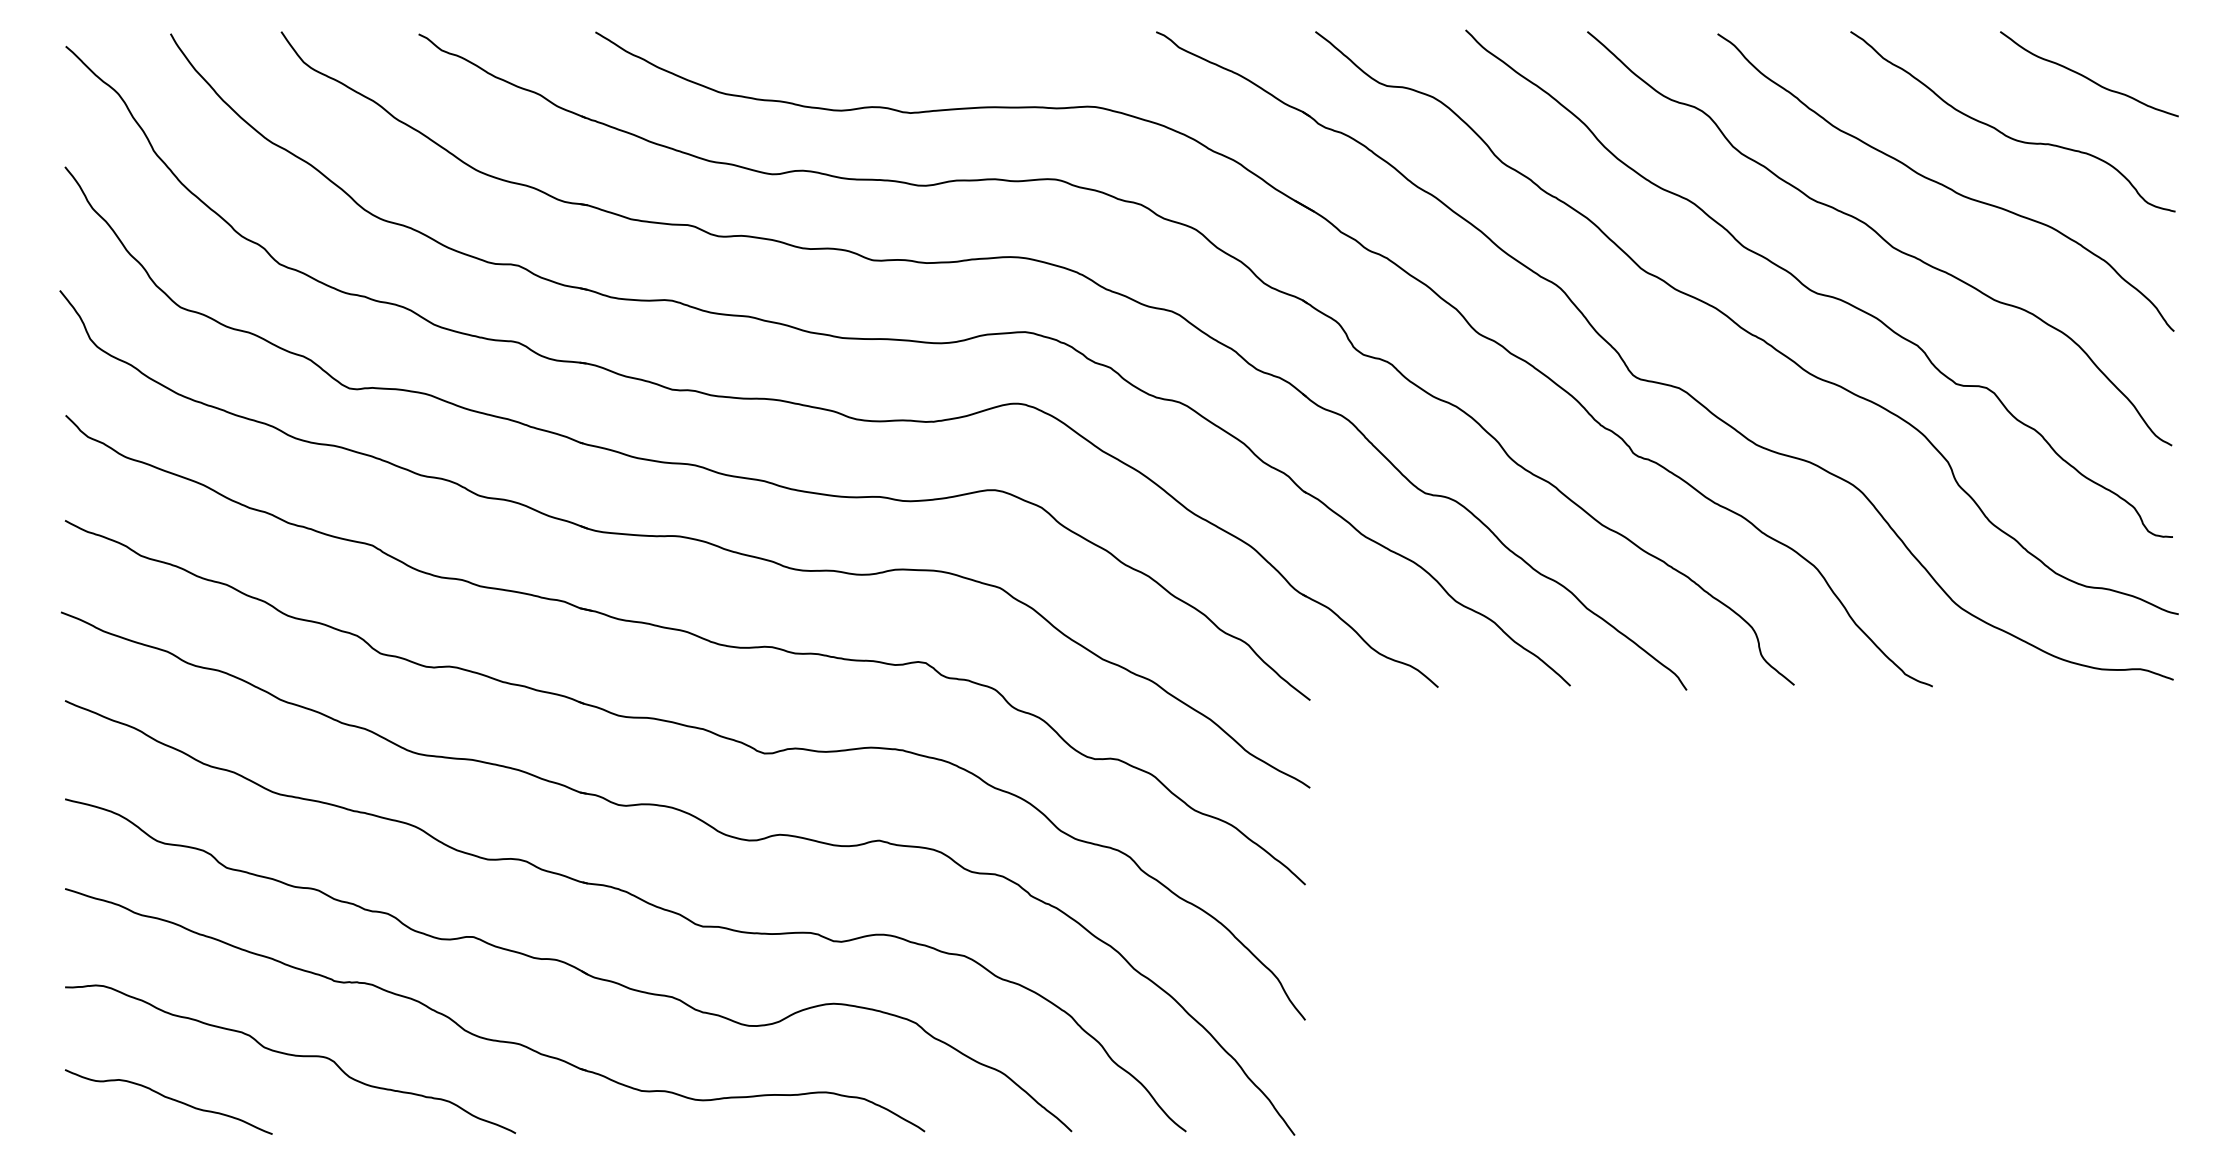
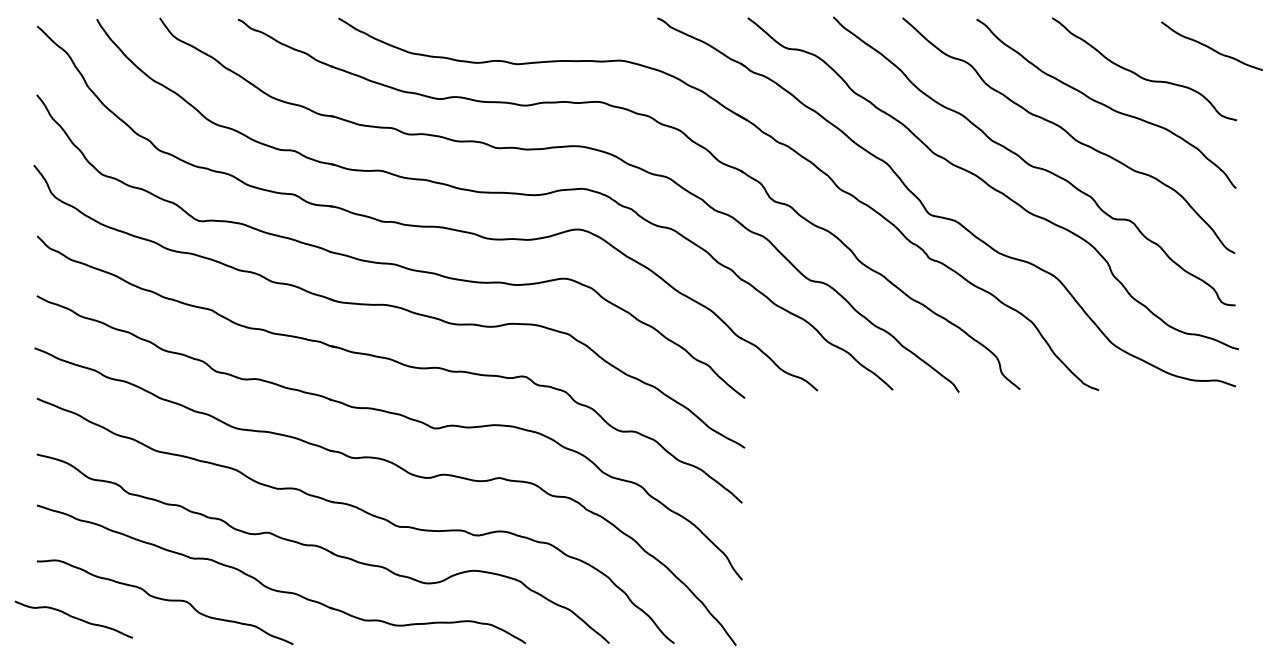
curve: (2088, 76) -> (1211, 47), moved
curve: (168, 1099) -> (73, 618), moved

